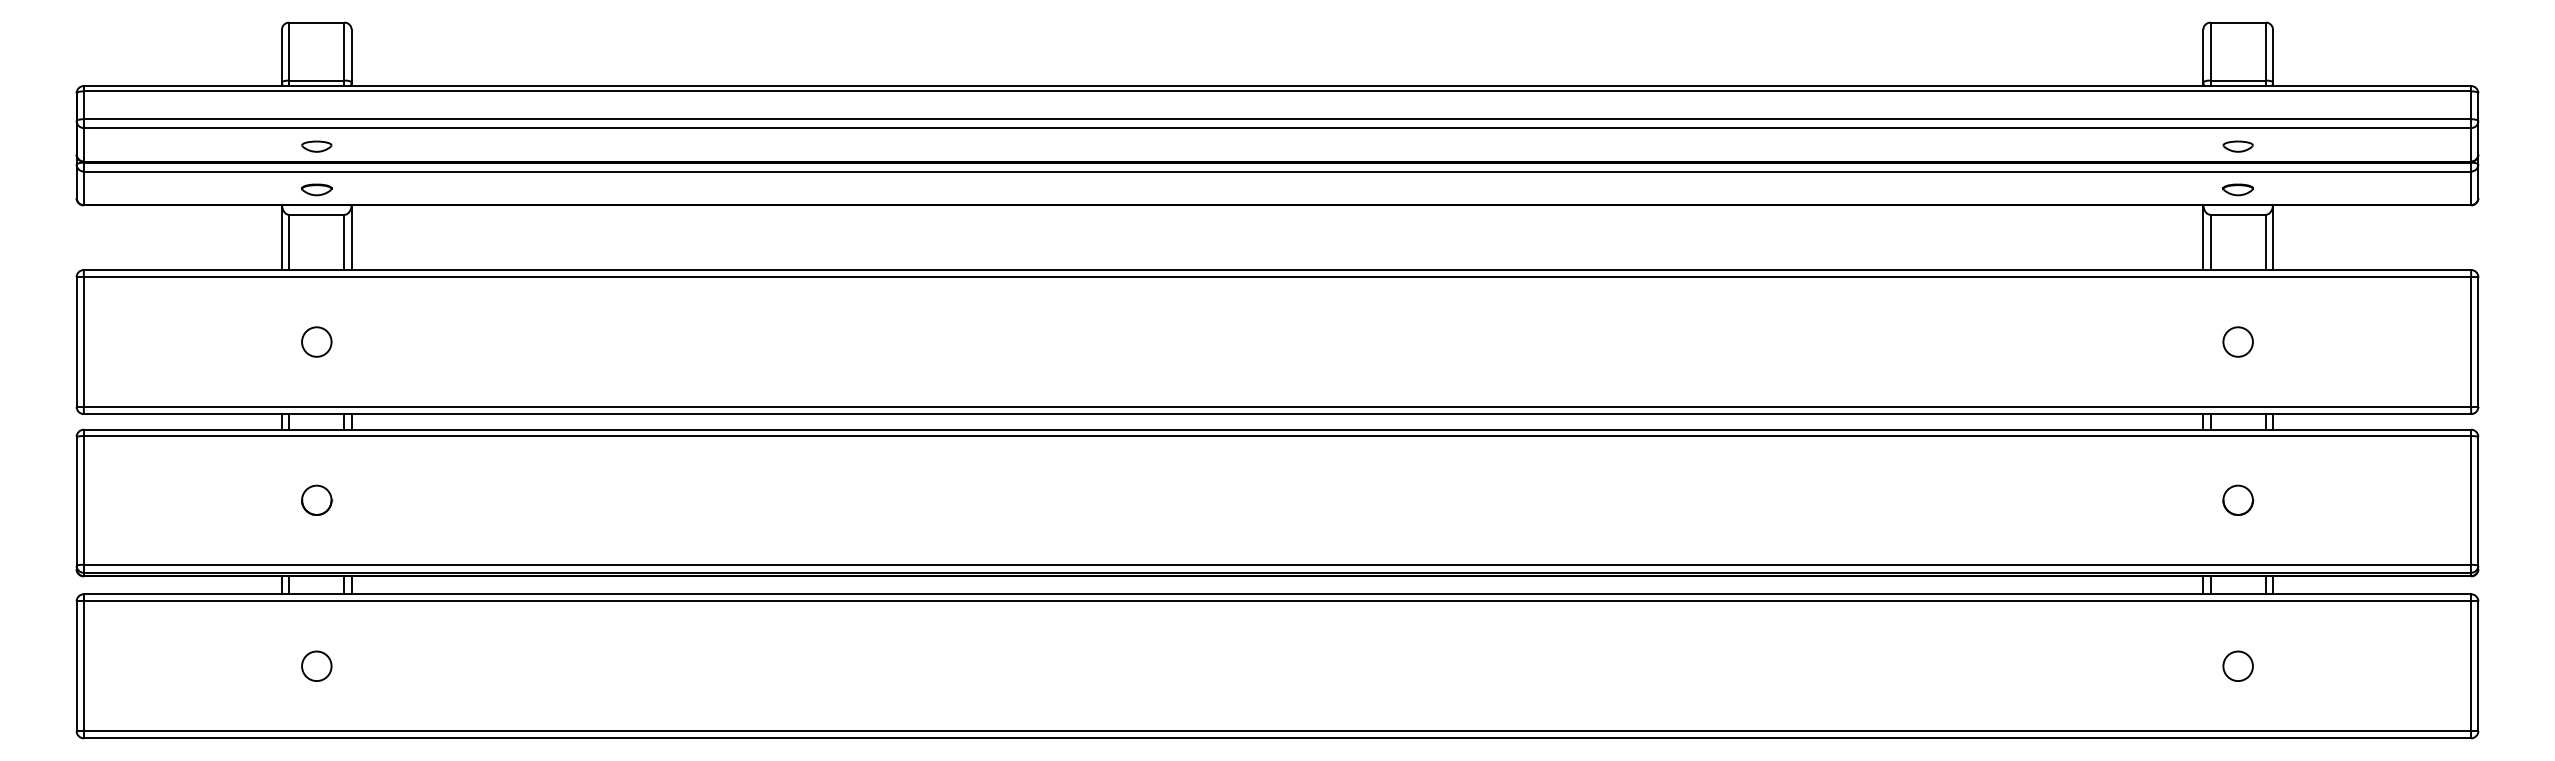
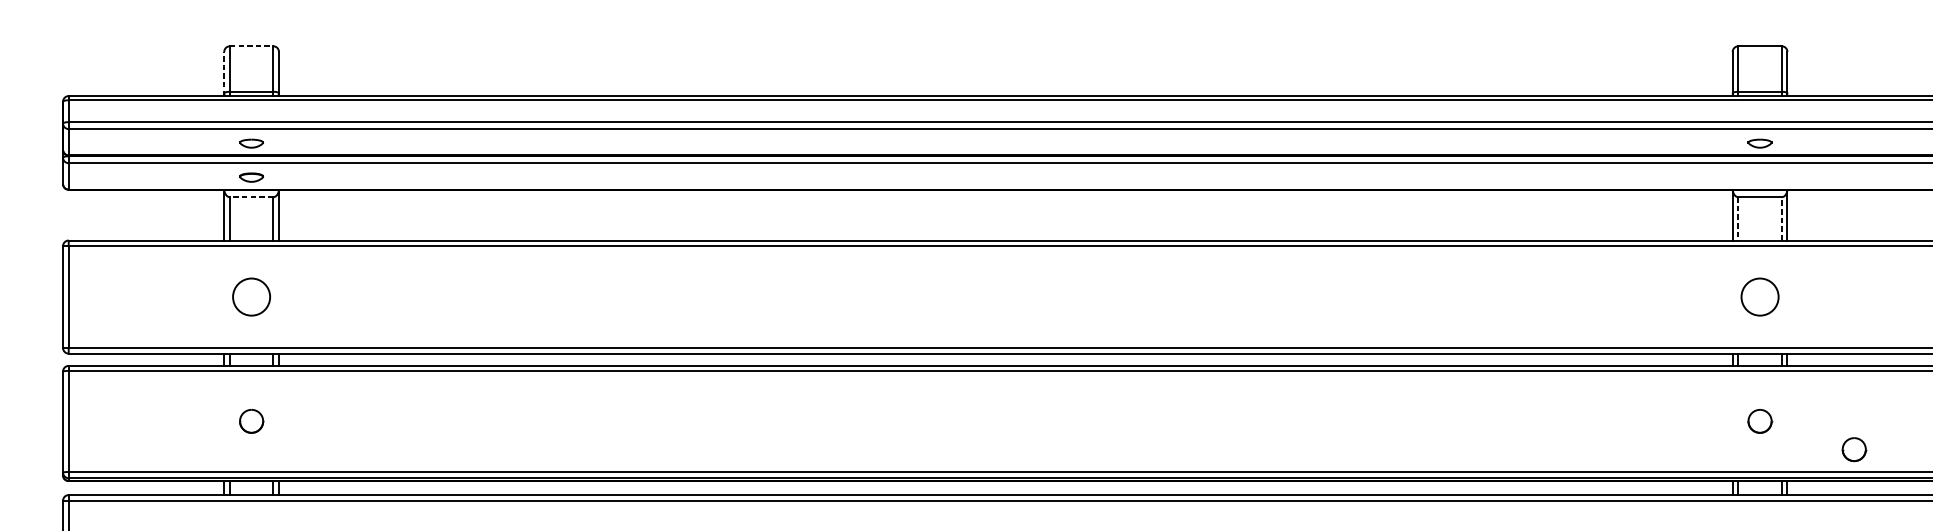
line: (316, 22) -> (251, 46), solid -> dashed
line: (281, 57) -> (223, 73), solid -> dashed
part: (2237, 189) -> (1759, 177), removed
line: (316, 214) -> (251, 196), solid -> dashed
line: (2210, 242) -> (1738, 218), solid -> dashed
line: (2265, 242) -> (1781, 218), solid -> dashed
circle: (316, 341) -> (251, 296), size x1.6
circle: (2237, 341) -> (1759, 296), size x1.6
part: (2358, 535) -> (1854, 448), added

